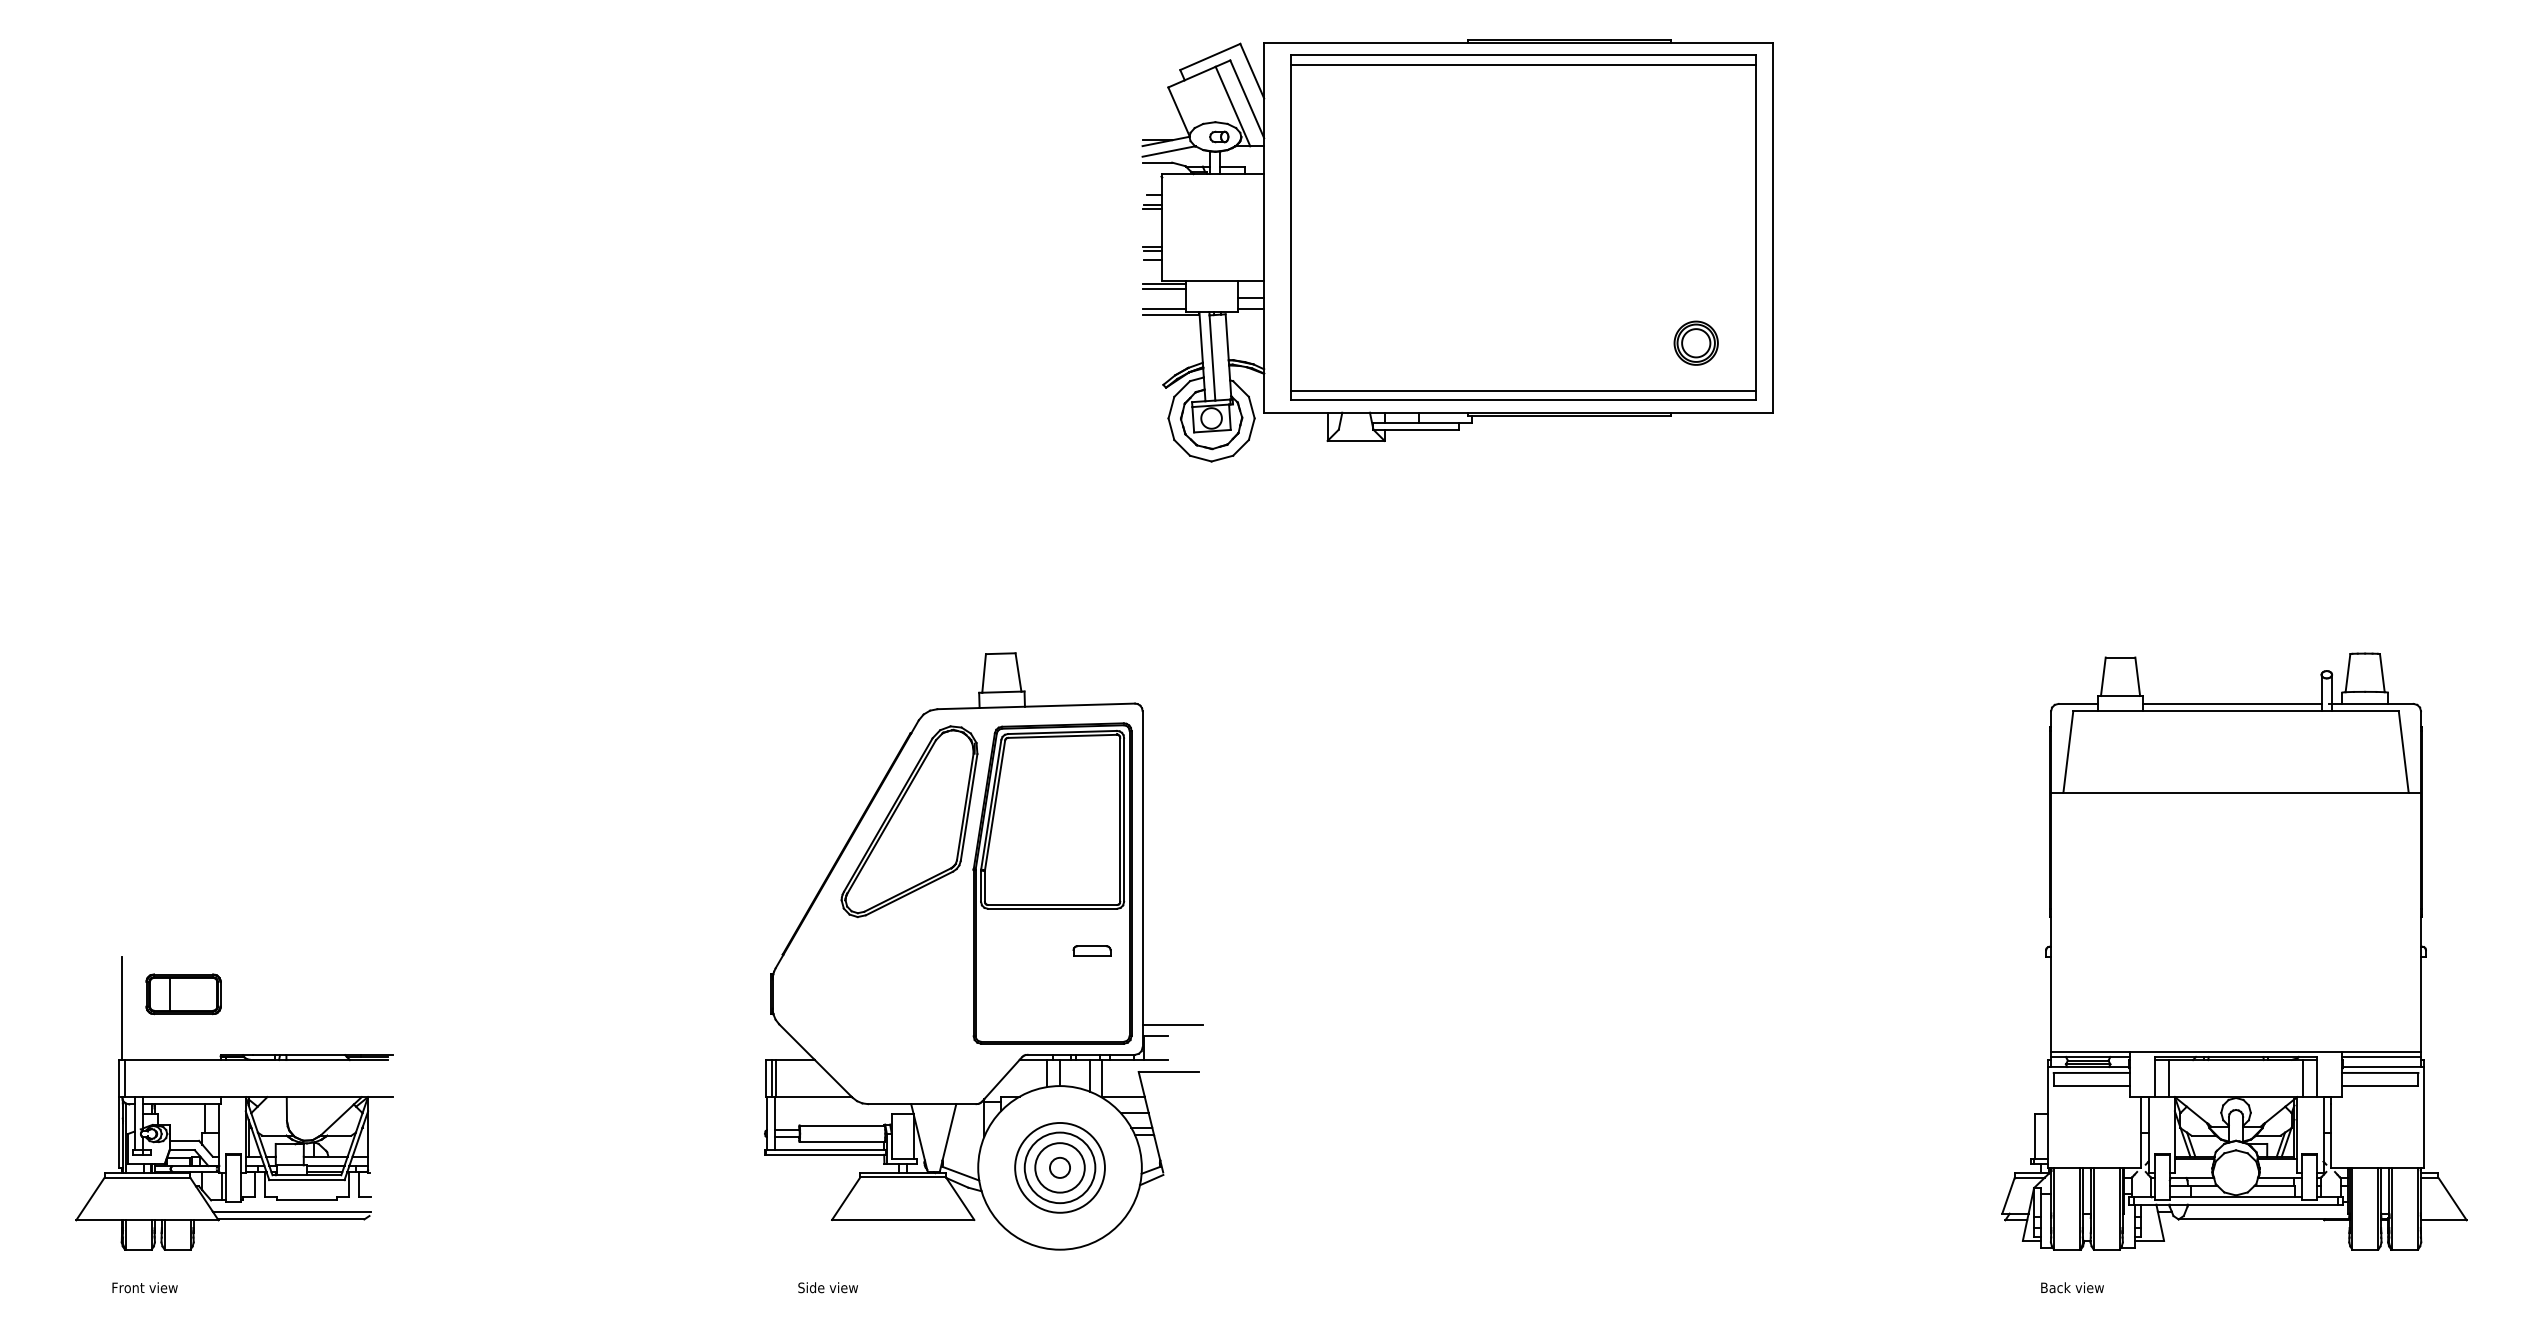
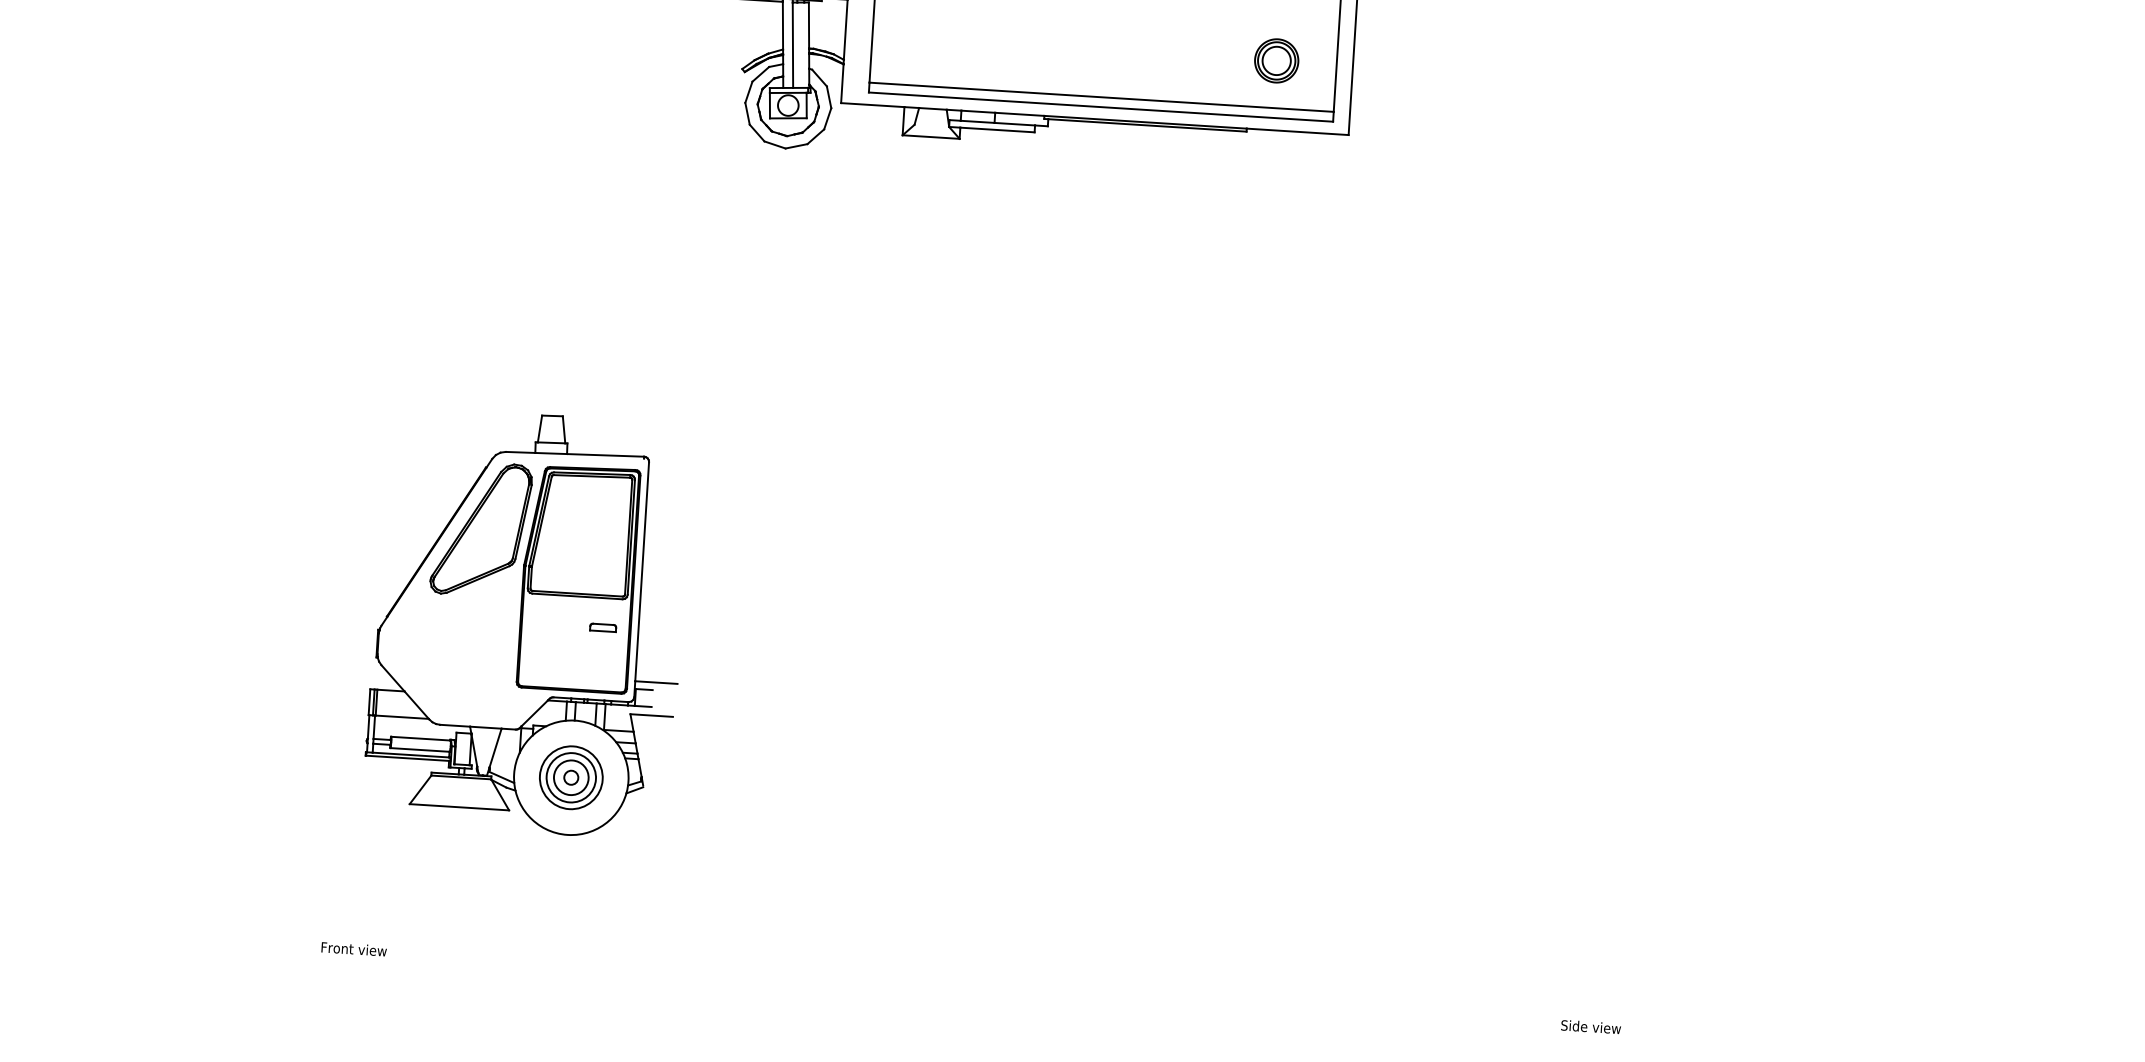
part: (983, 951) -> (527, 623), size x0.7
part: (2234, 951) -> (1775, 701), removed
text: (830, 1287) -> (353, 948), Side view -> Front view
text: (2071, 1287) -> (1591, 1026), Back view -> Side view

